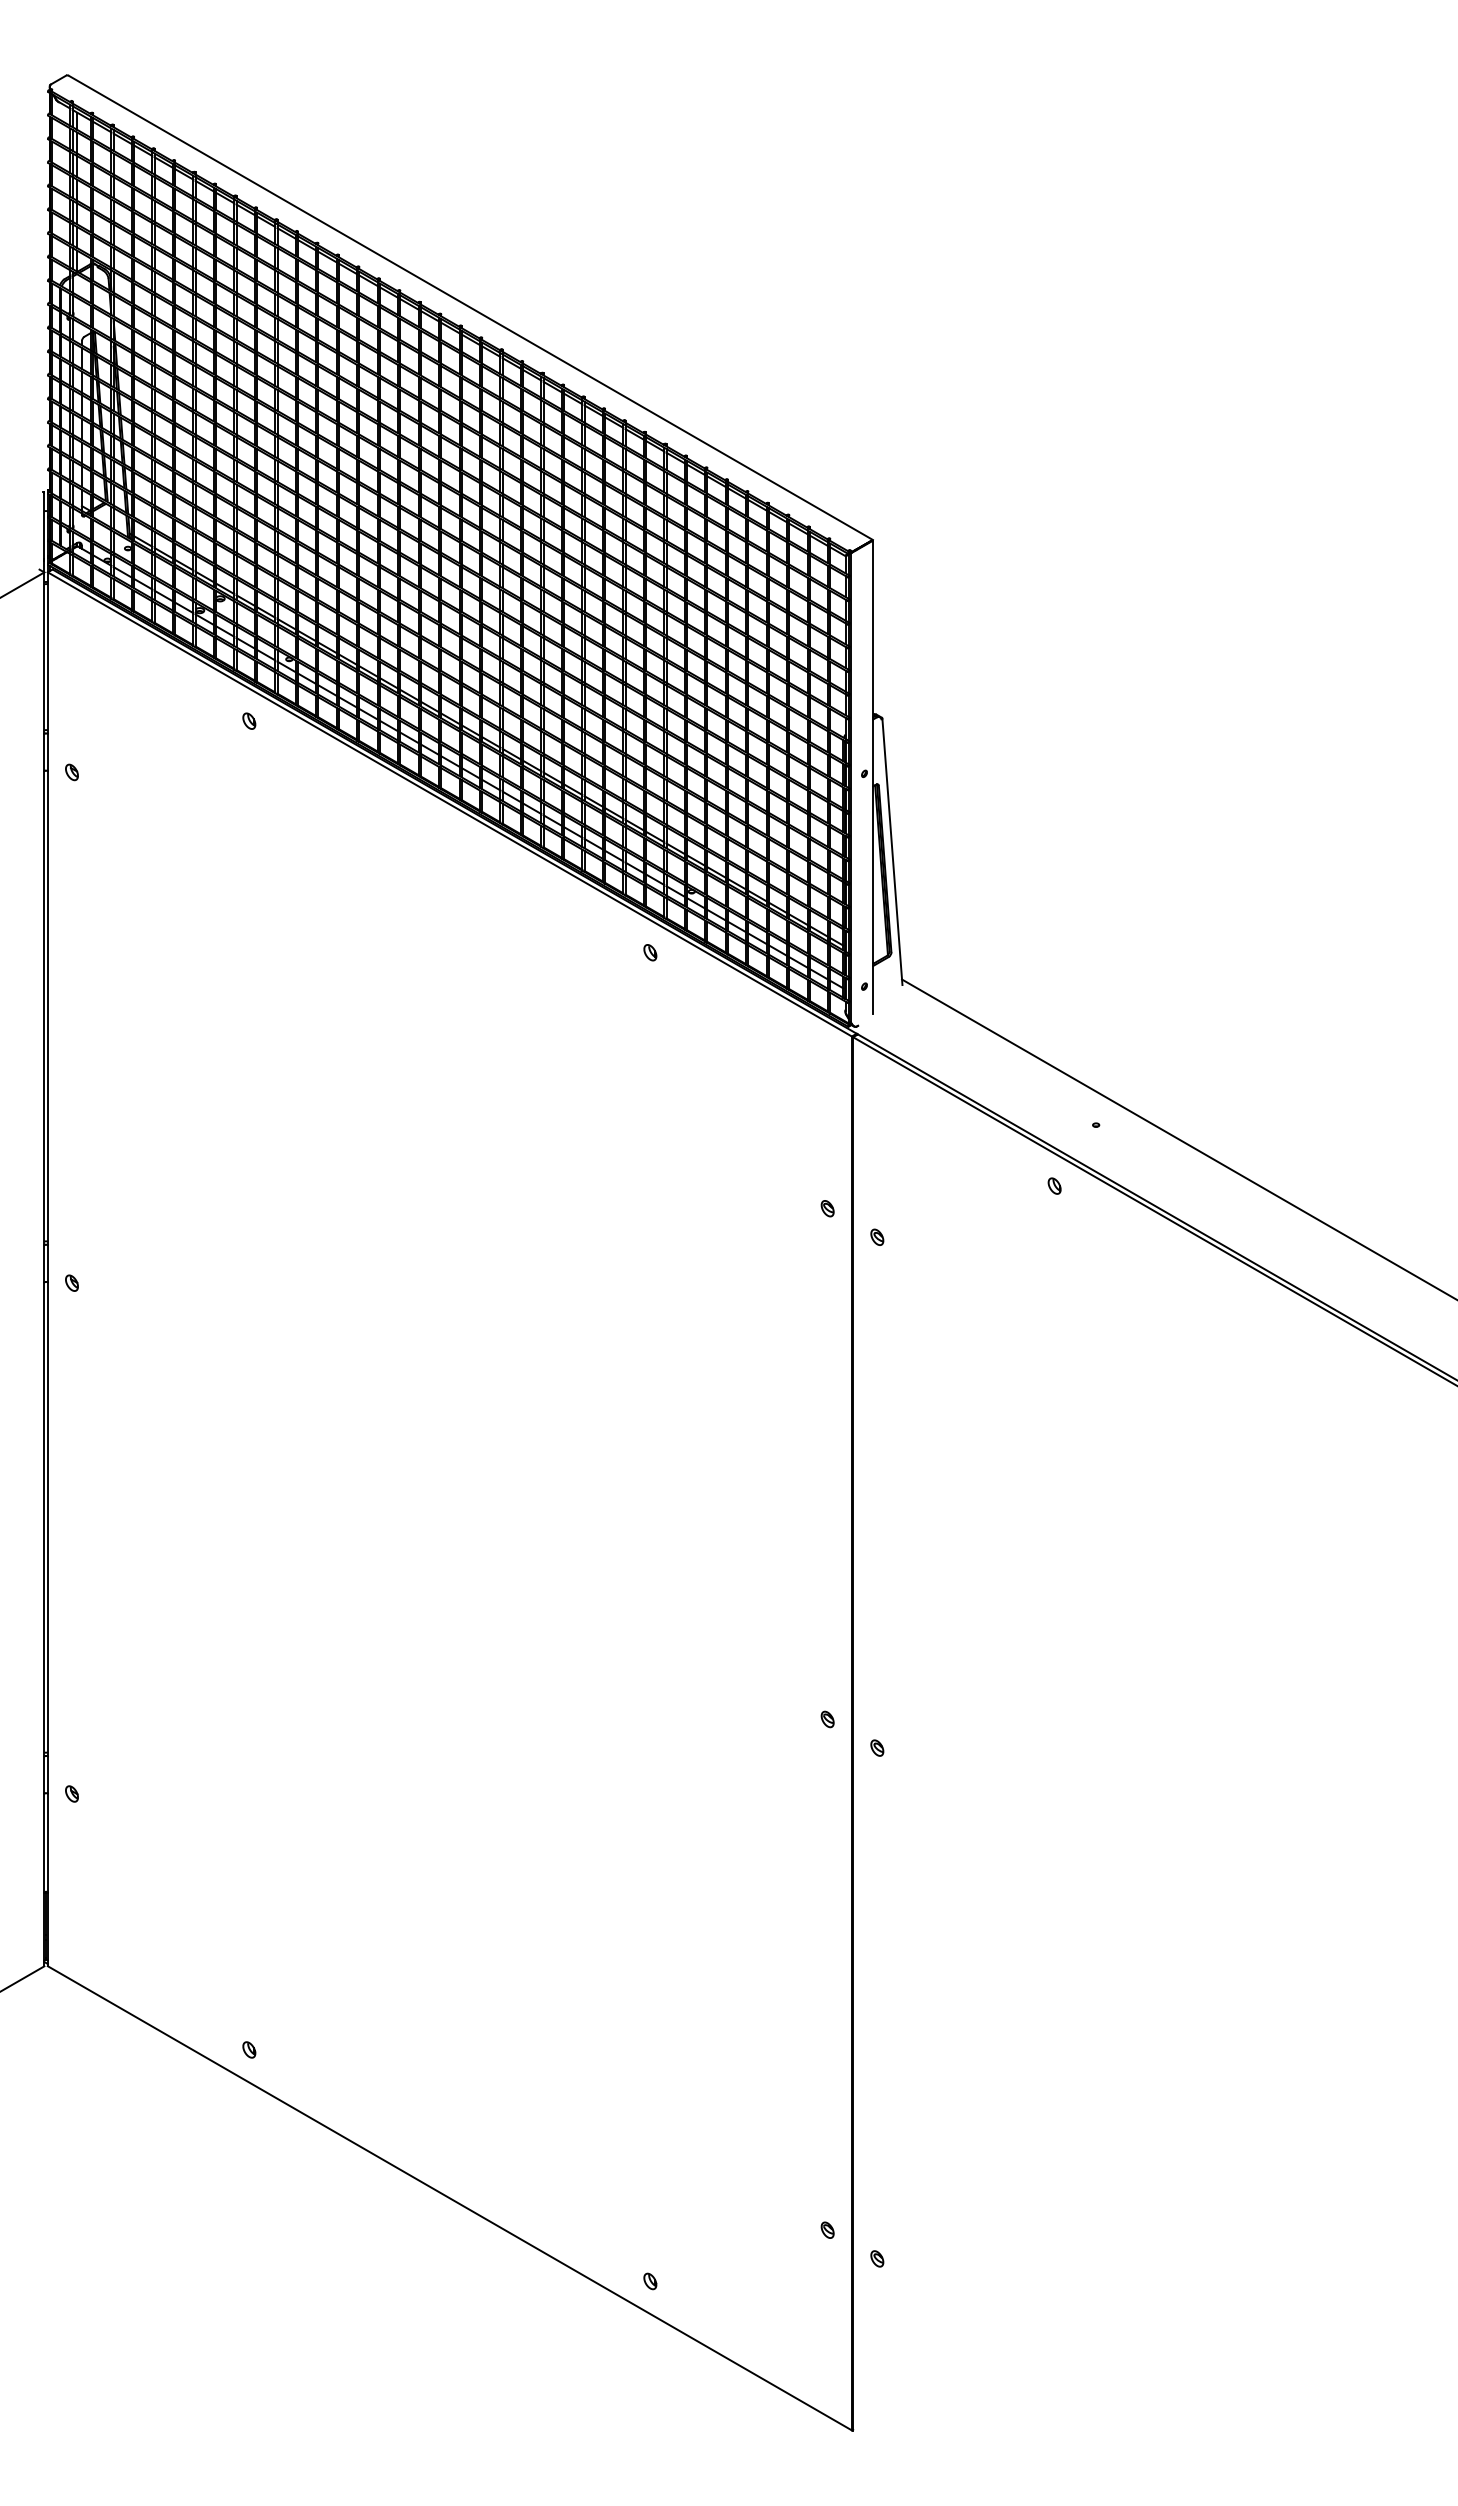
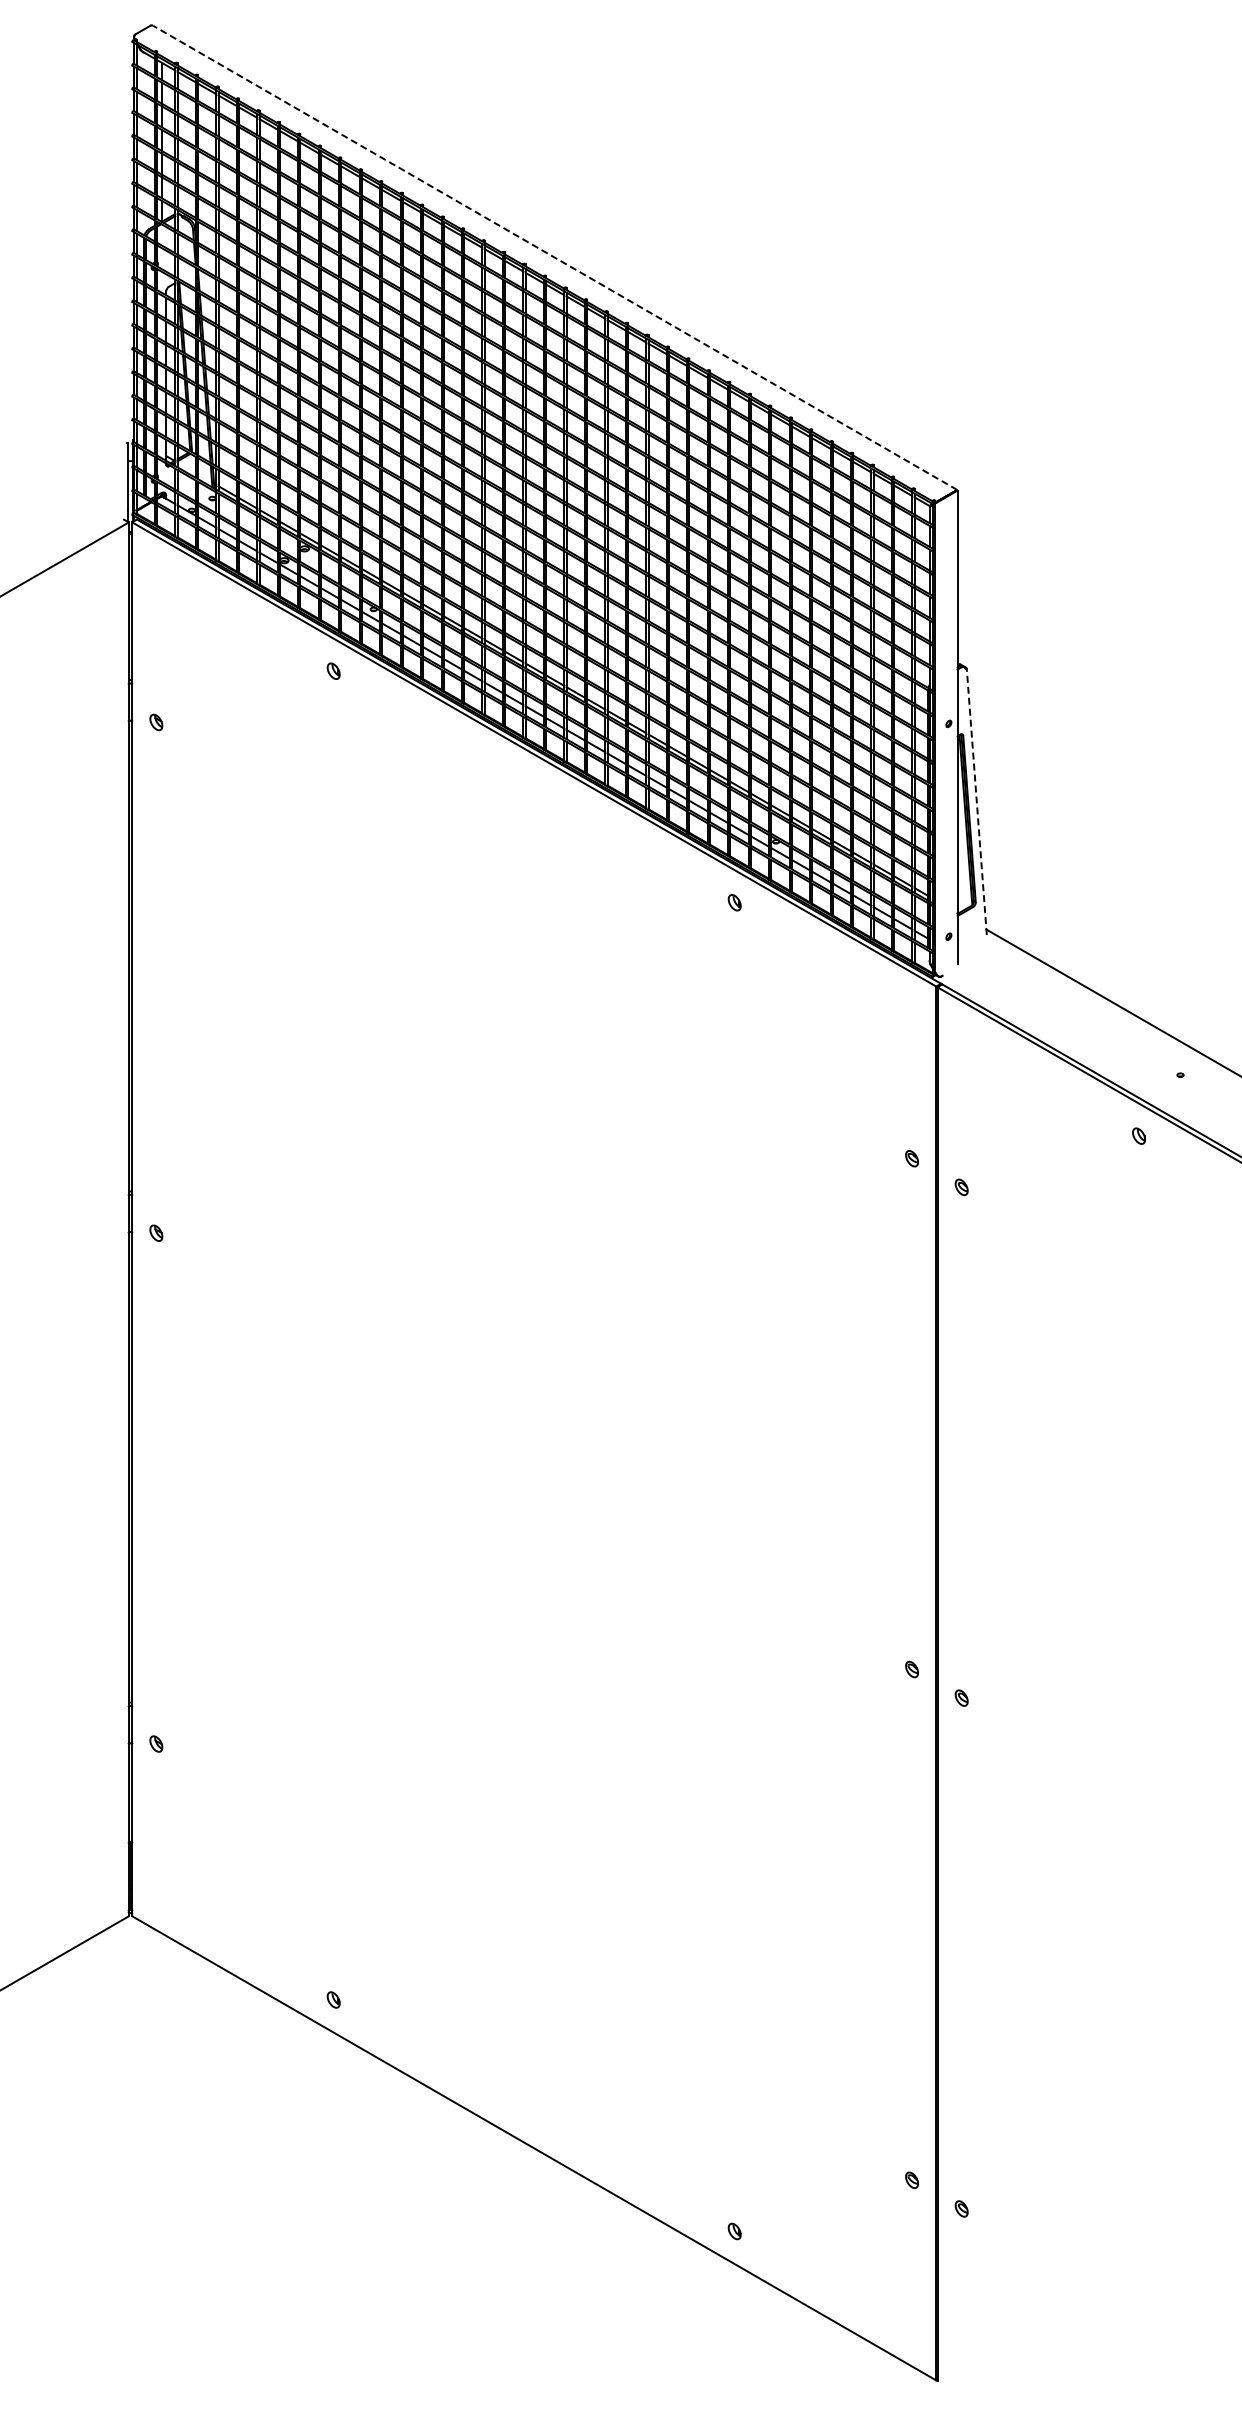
line: (470, 307) -> (554, 257), solid -> dashed
line: (892, 851) -> (976, 801), solid -> dashed

